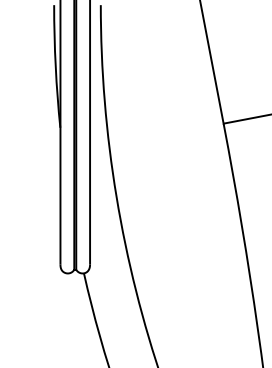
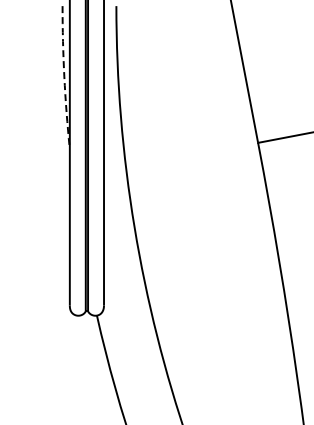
arc: (55, 66) -> (64, 76), solid -> dashed

